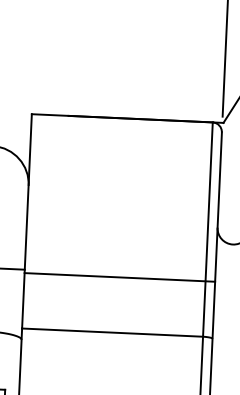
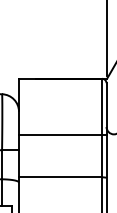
line: (119, 276) -> (62, 134), moved

